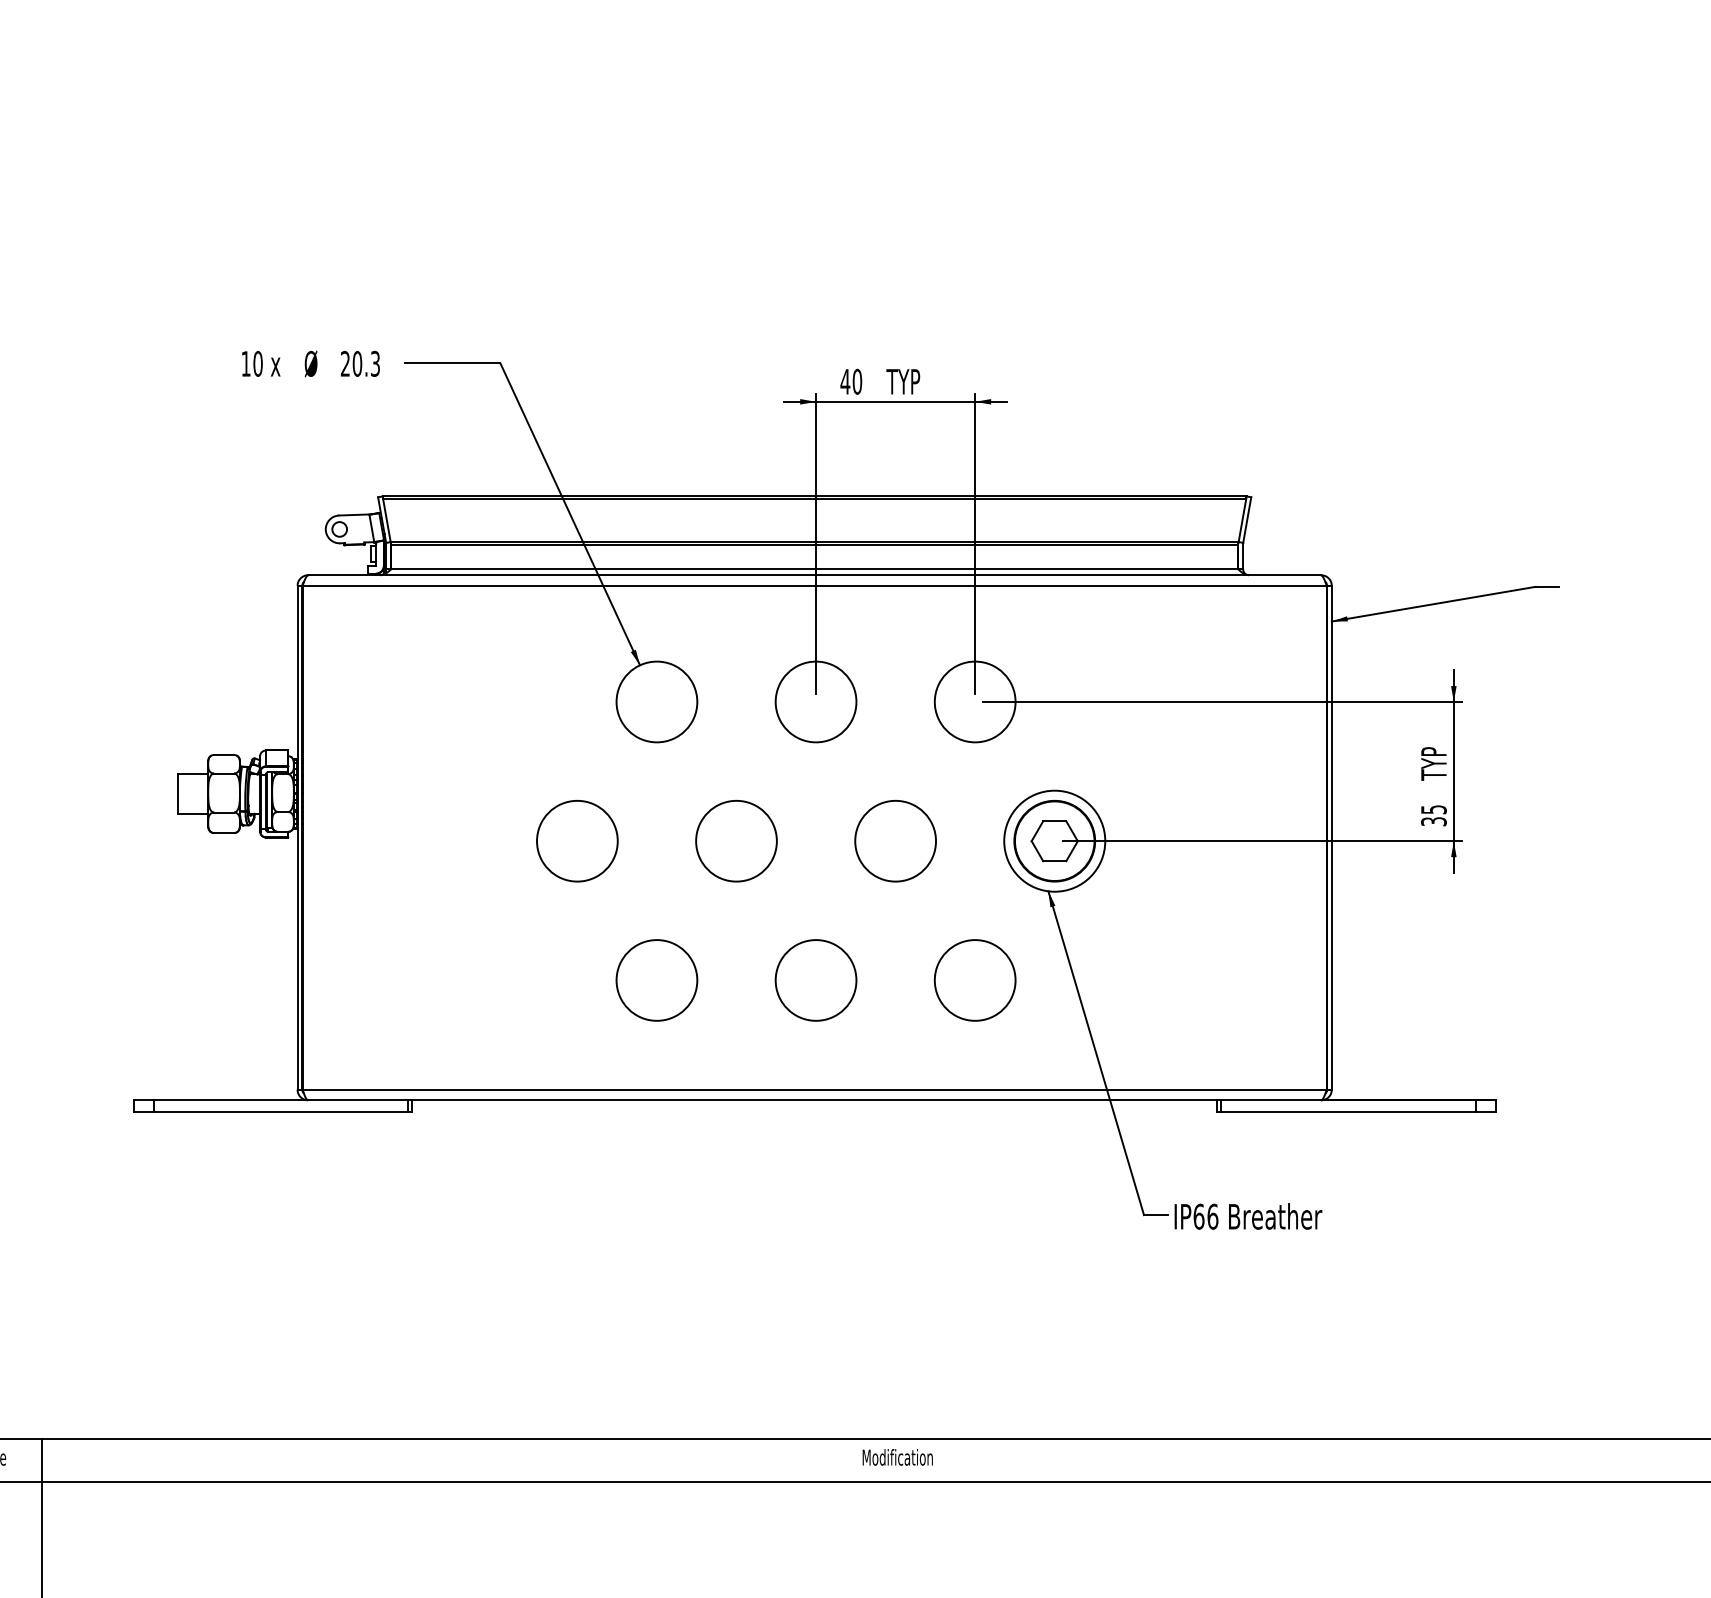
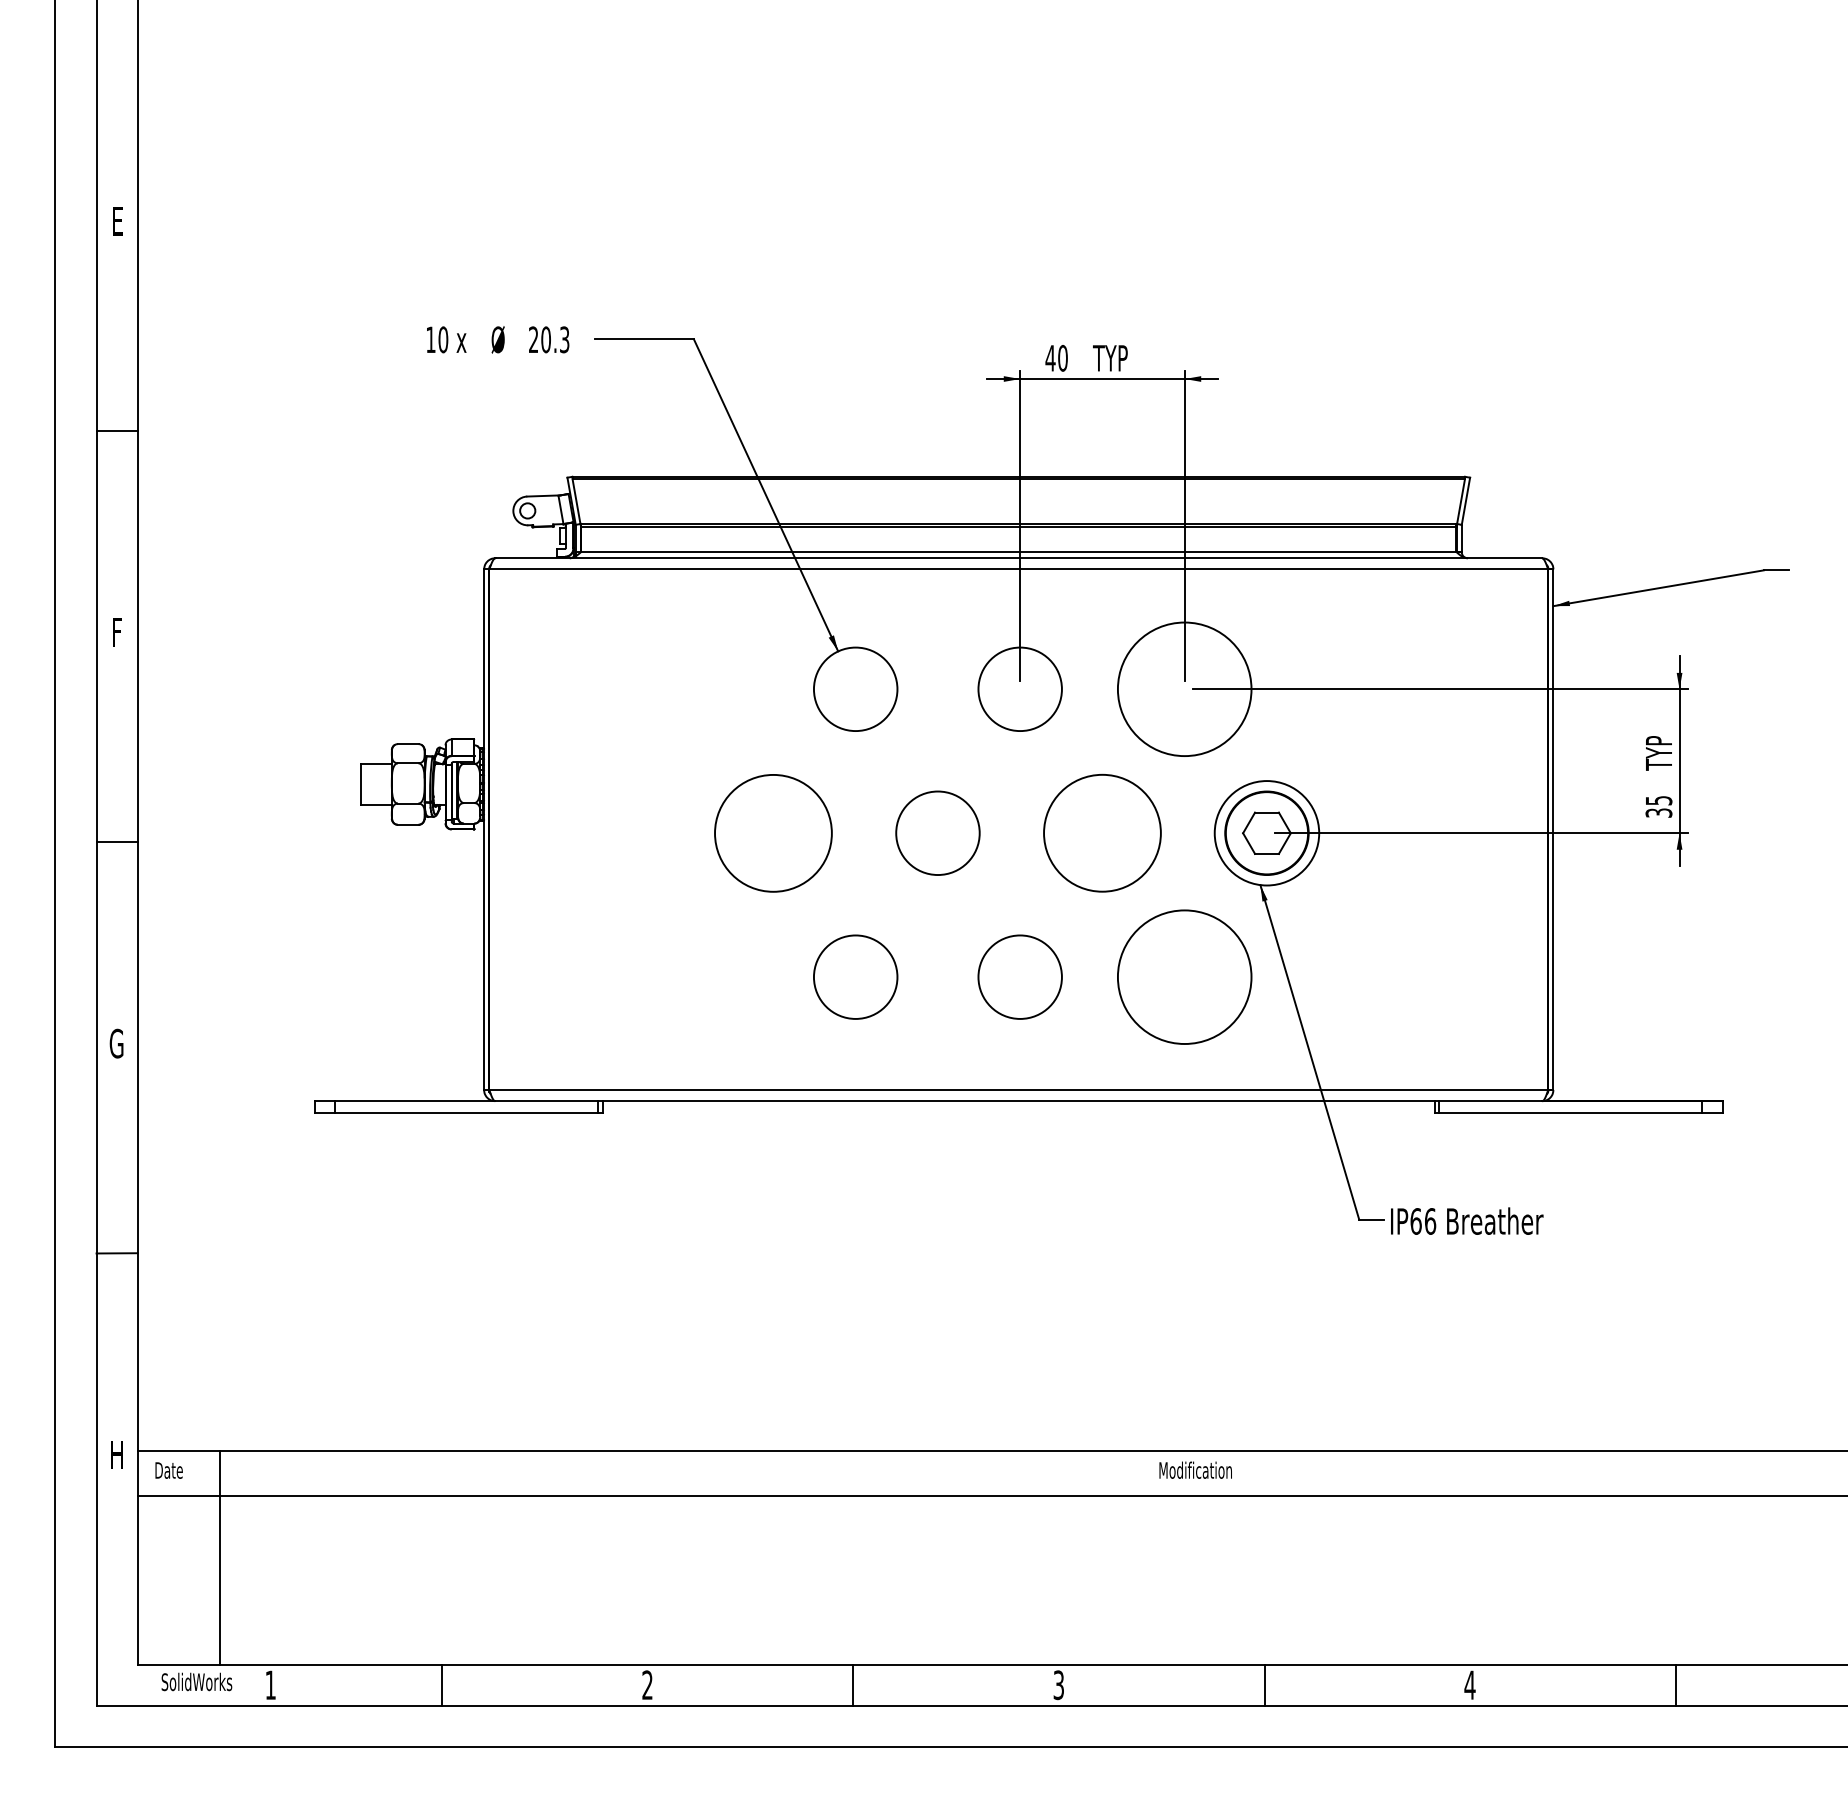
circle: (974, 702) -> (1184, 689), size x1.6
circle: (577, 840) -> (773, 832), size x1.4
circle: (895, 841) -> (1102, 833), size x1.4
circle: (974, 979) -> (1184, 976), size x1.6
text: (897, 1456) -> (1195, 1469), moved

